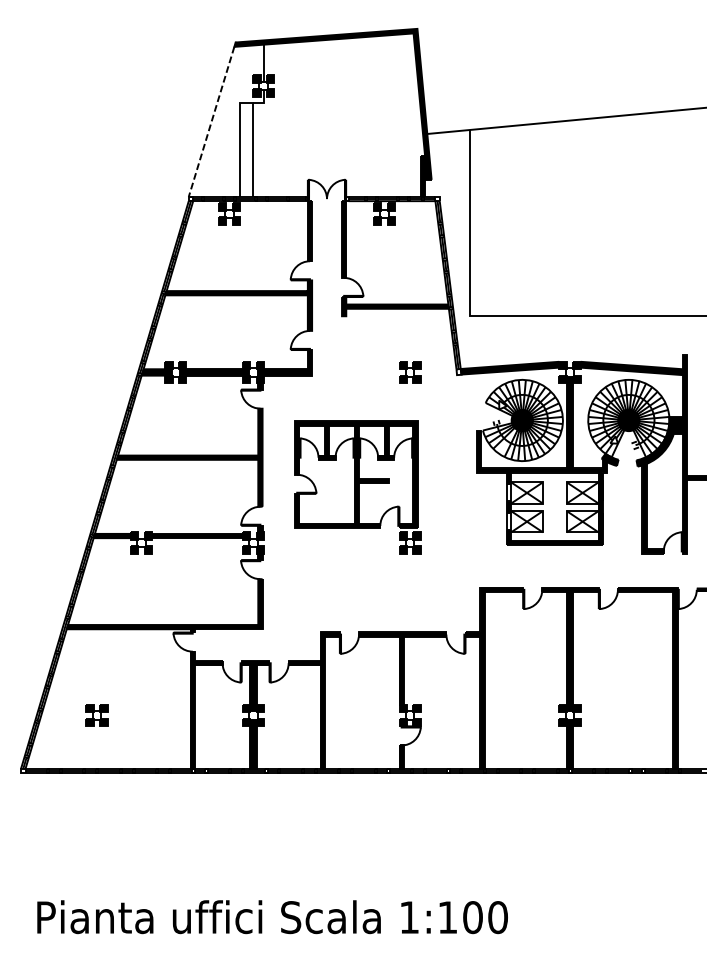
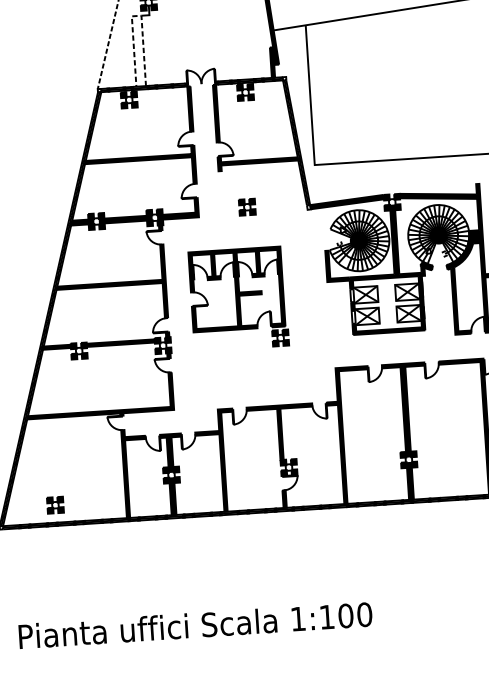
line: (246, 103) -> (136, 16), solid -> dashed
part: (410, 372) -> (247, 207), moved
part: (96, 715) -> (55, 505), moved

